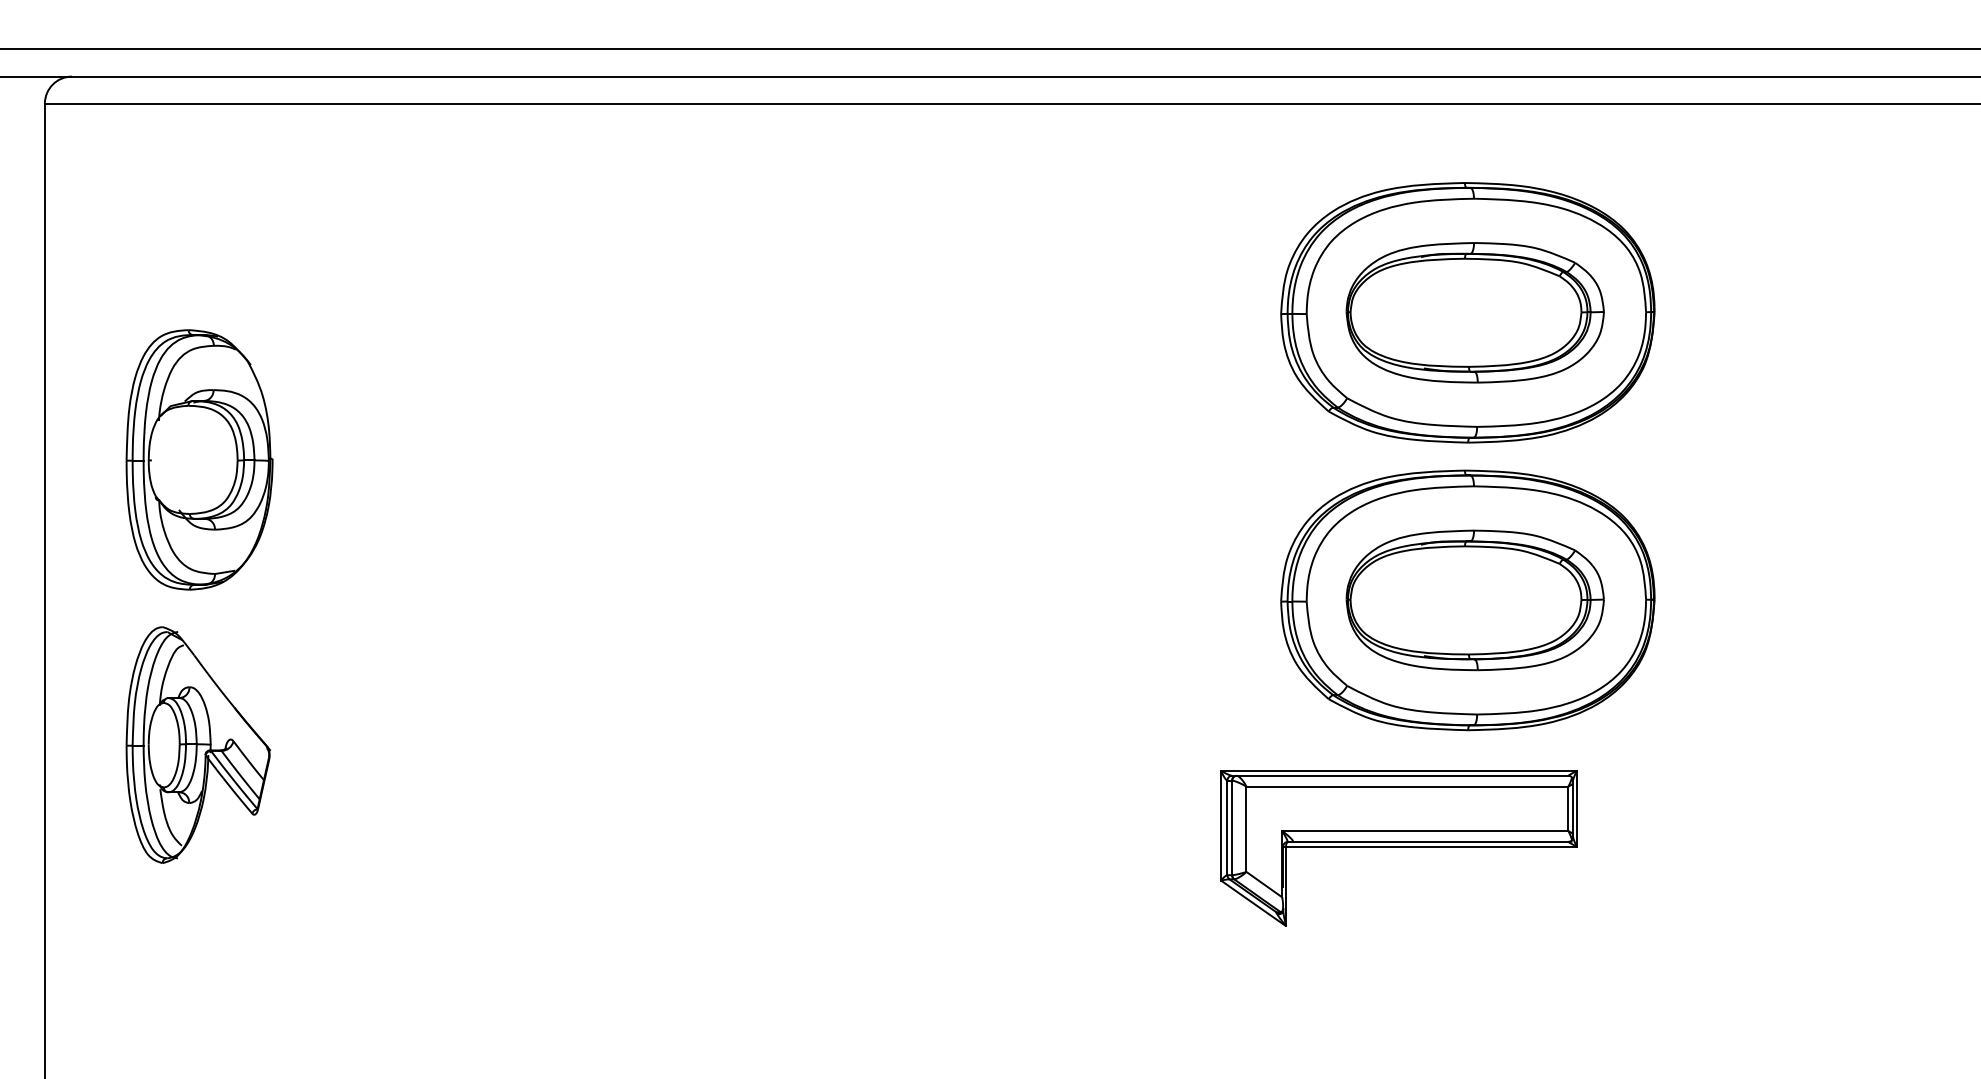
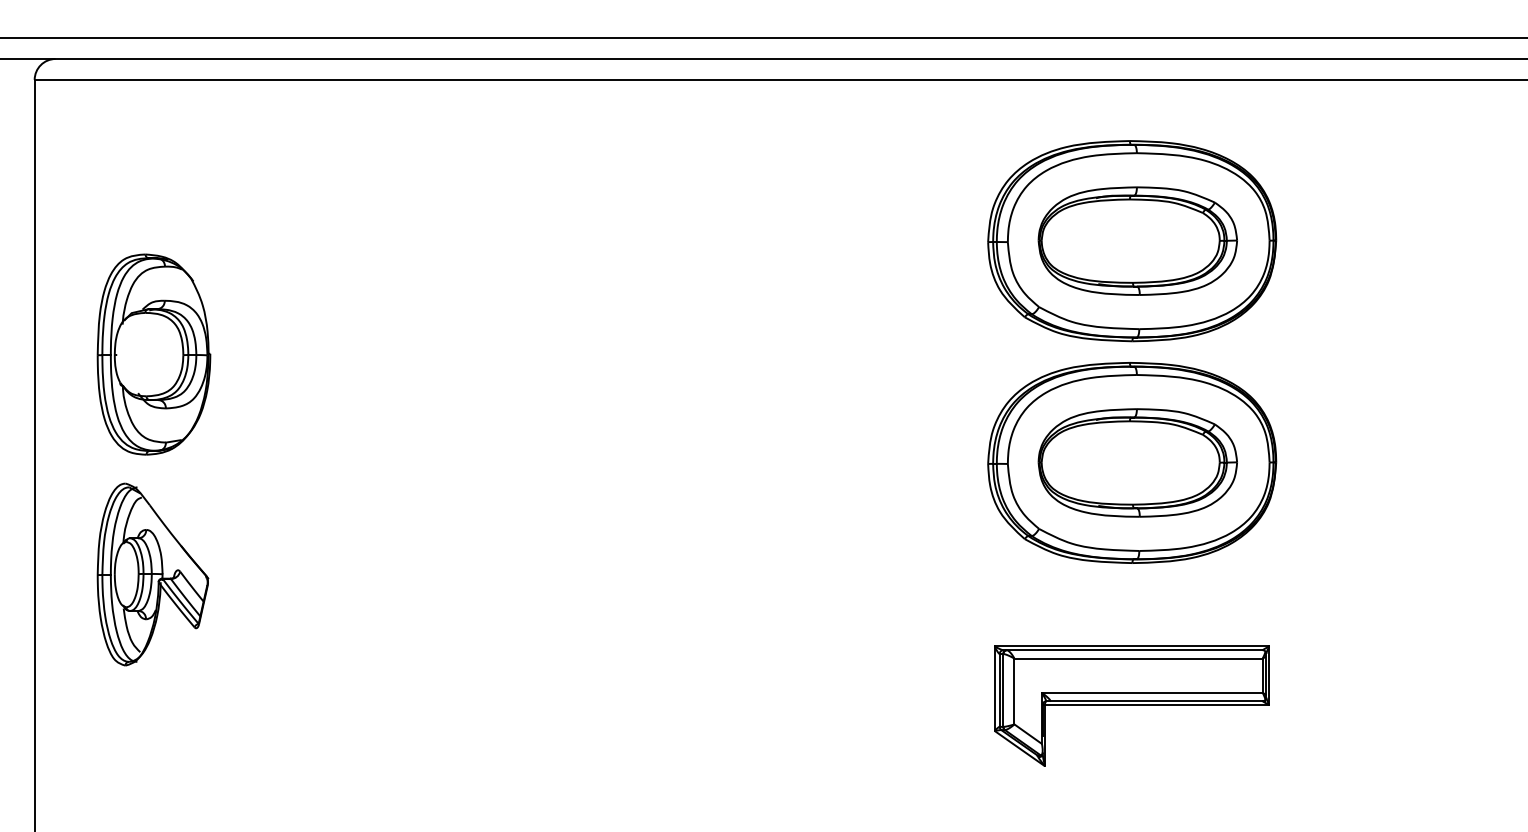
part: (1398, 847) -> (1131, 705), moved

